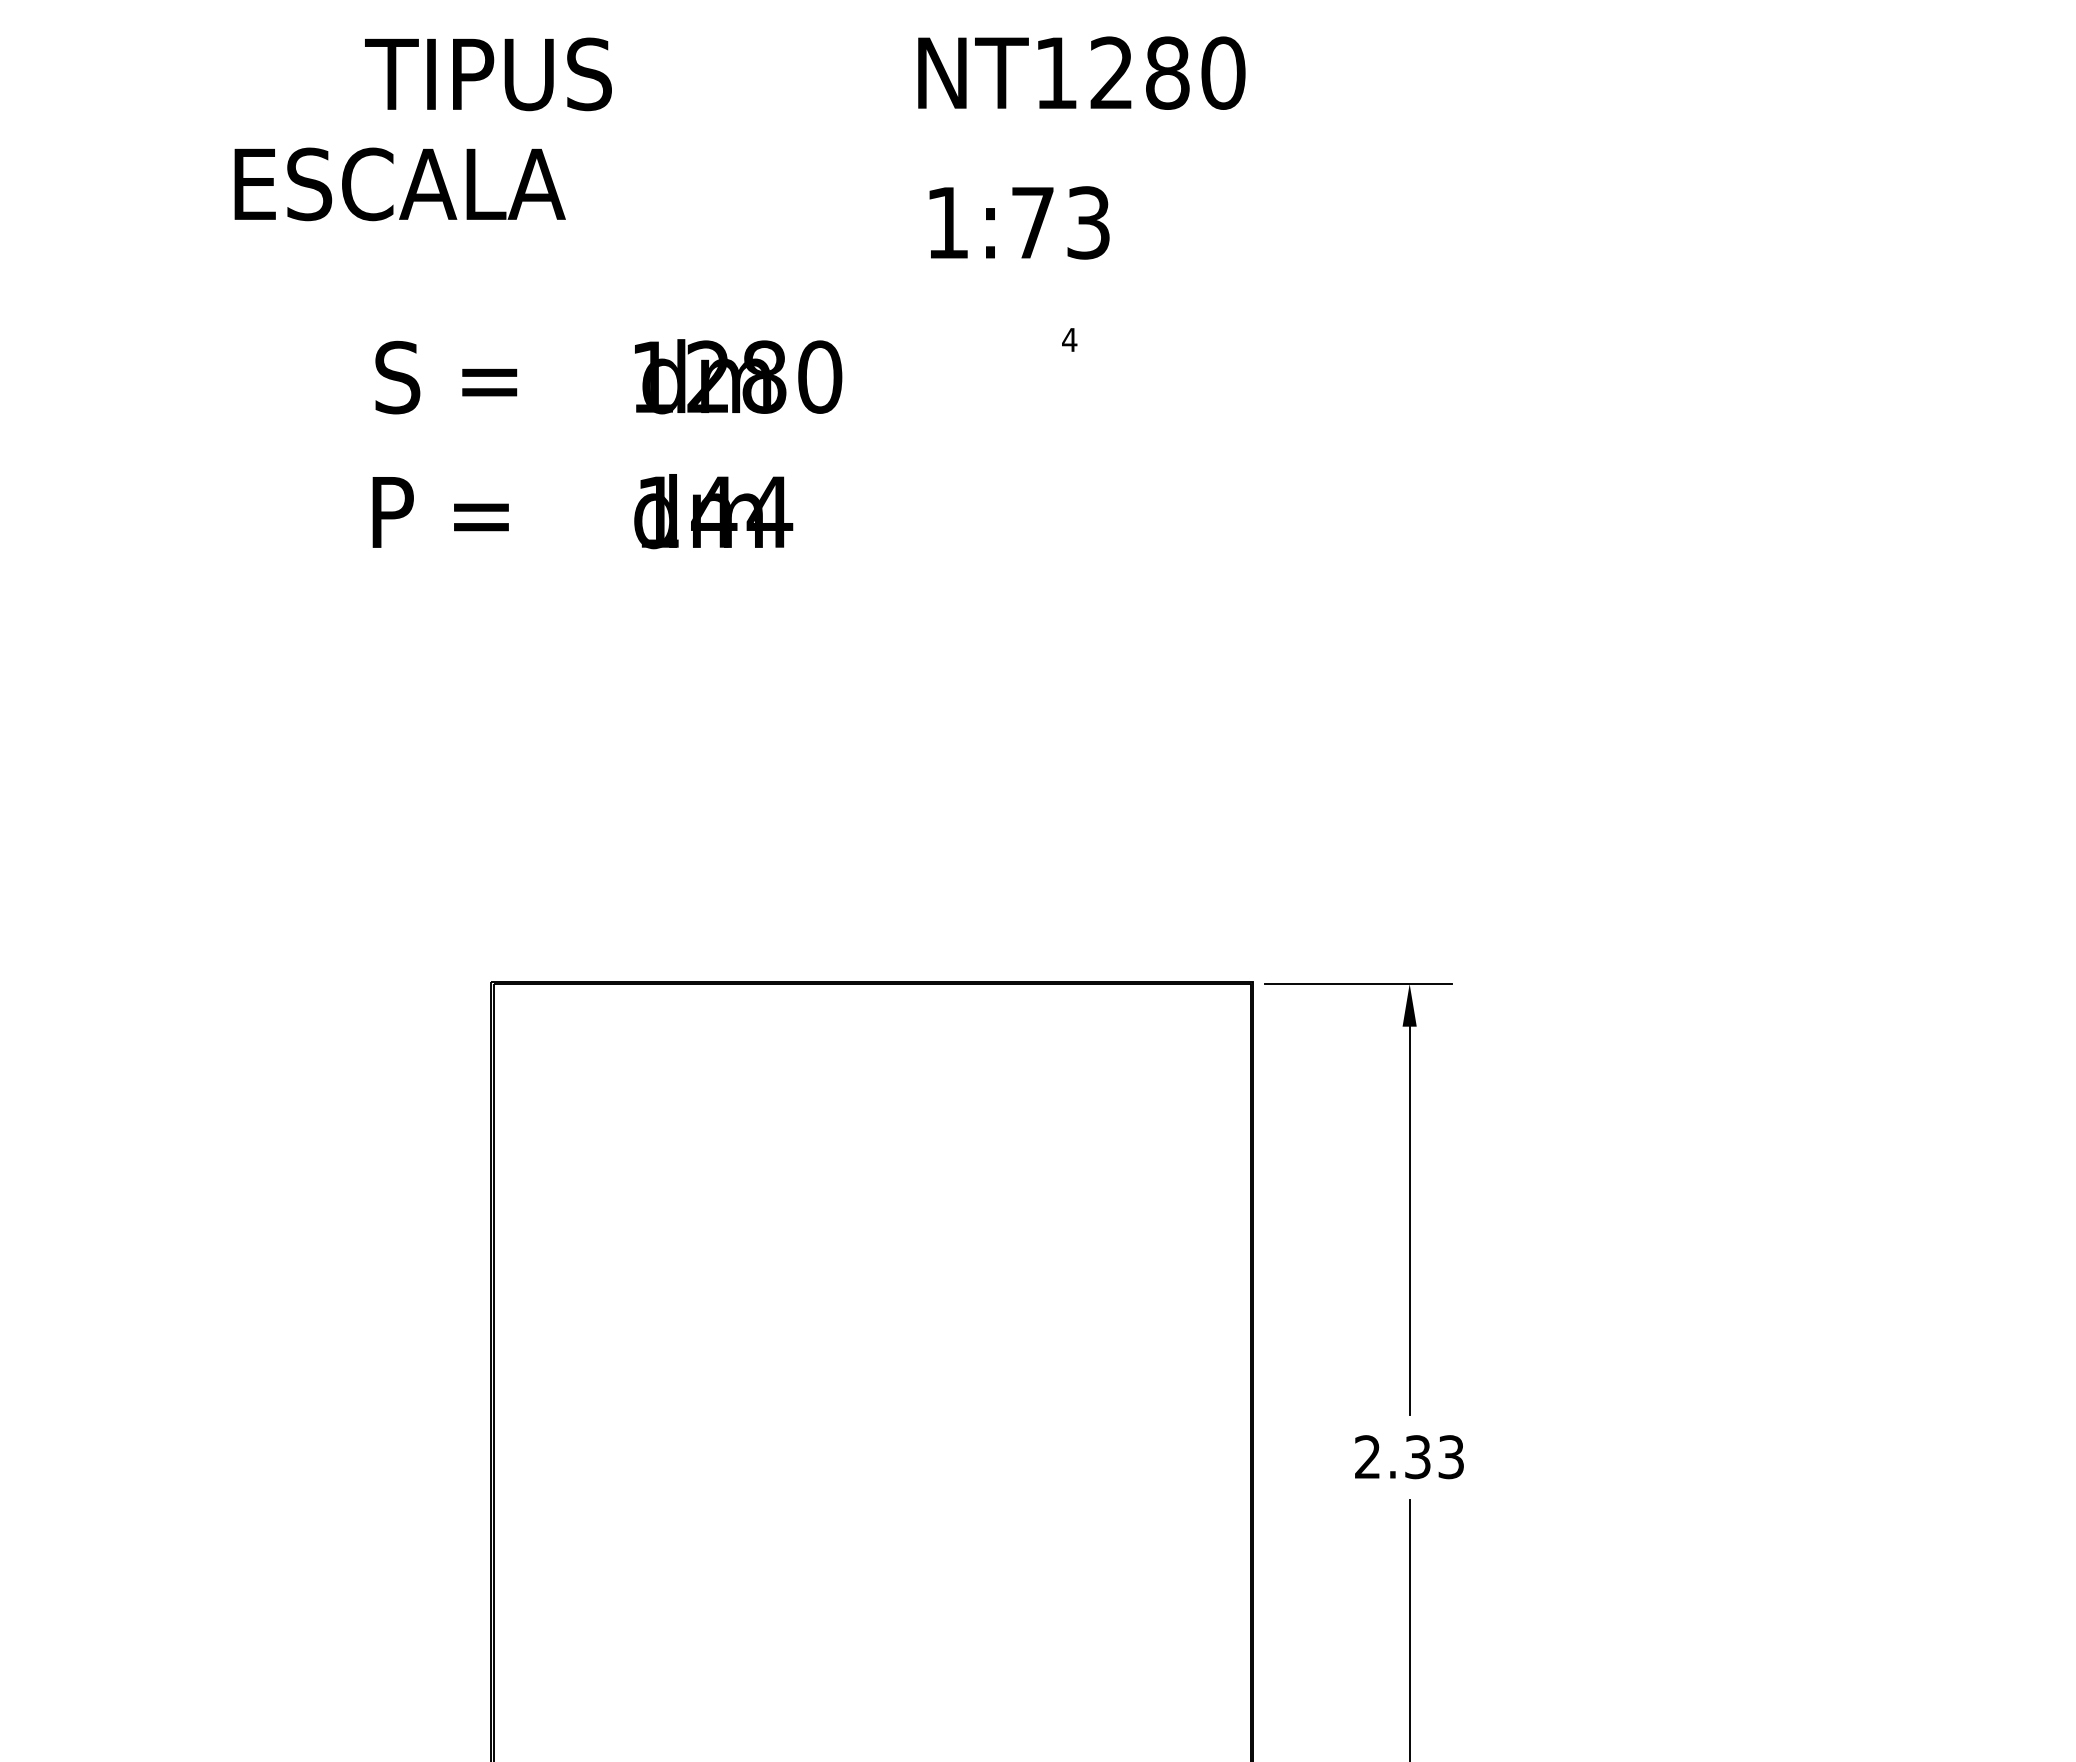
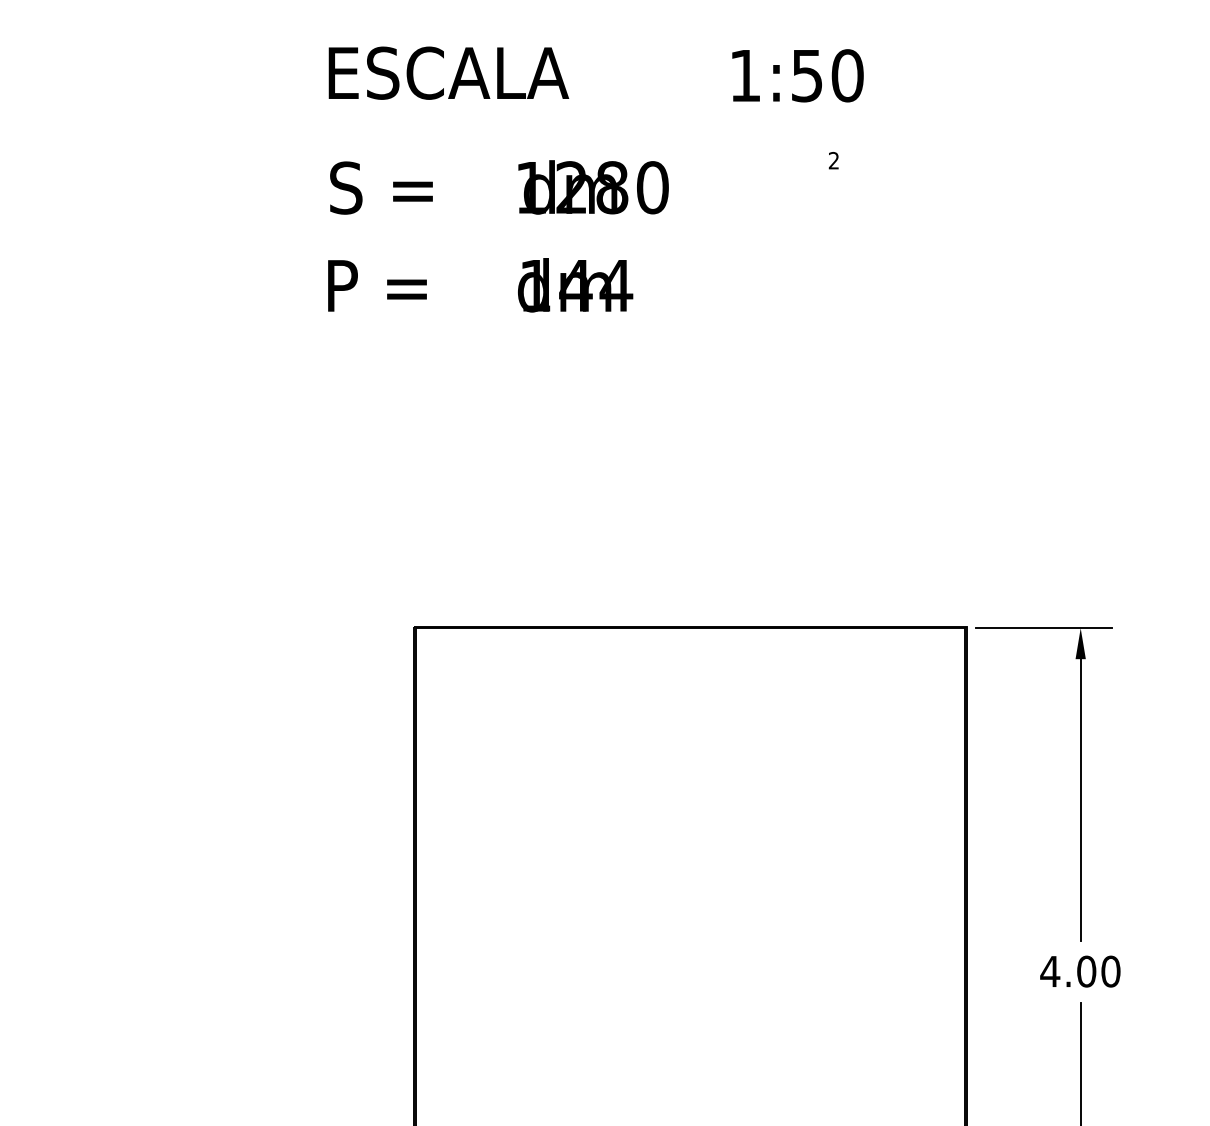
text: (399, 184) -> (448, 73), moved
text: (1061, 222) -> (828, 75), 1:73 -> 1:50
text: (1069, 339) -> (833, 160), 4 -> 2
text: (1408, 1457) -> (1079, 971), 2.33 -> 4.00

